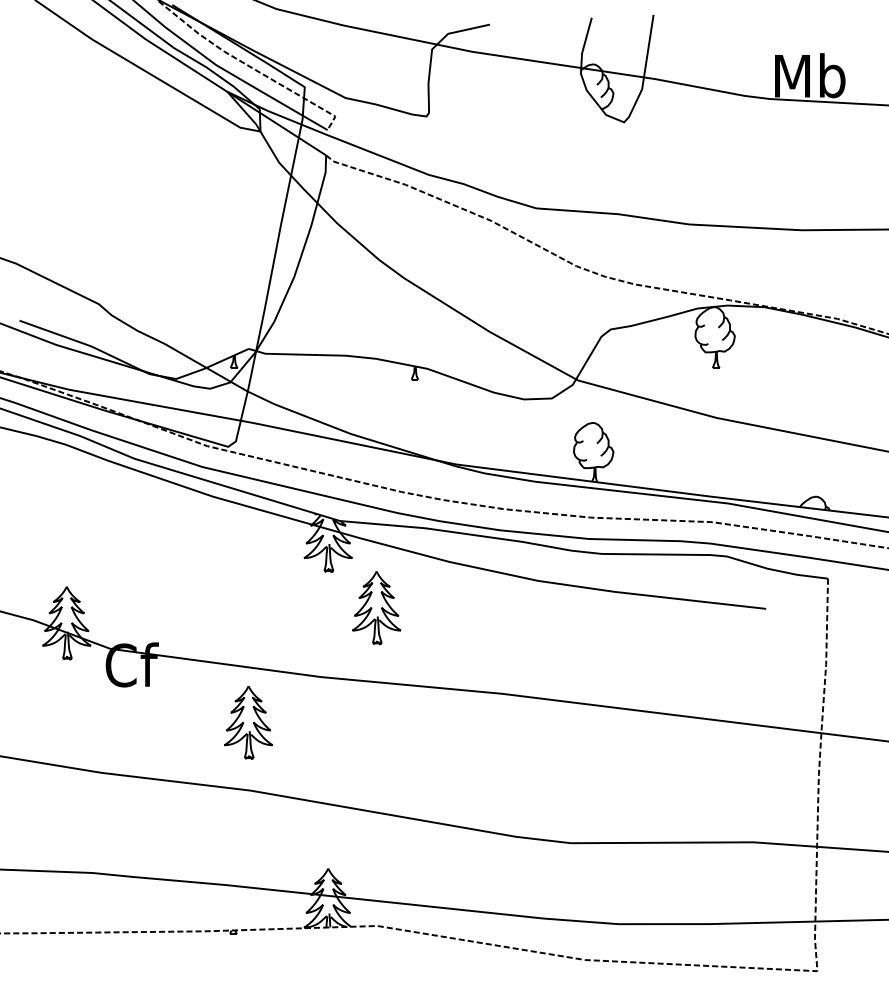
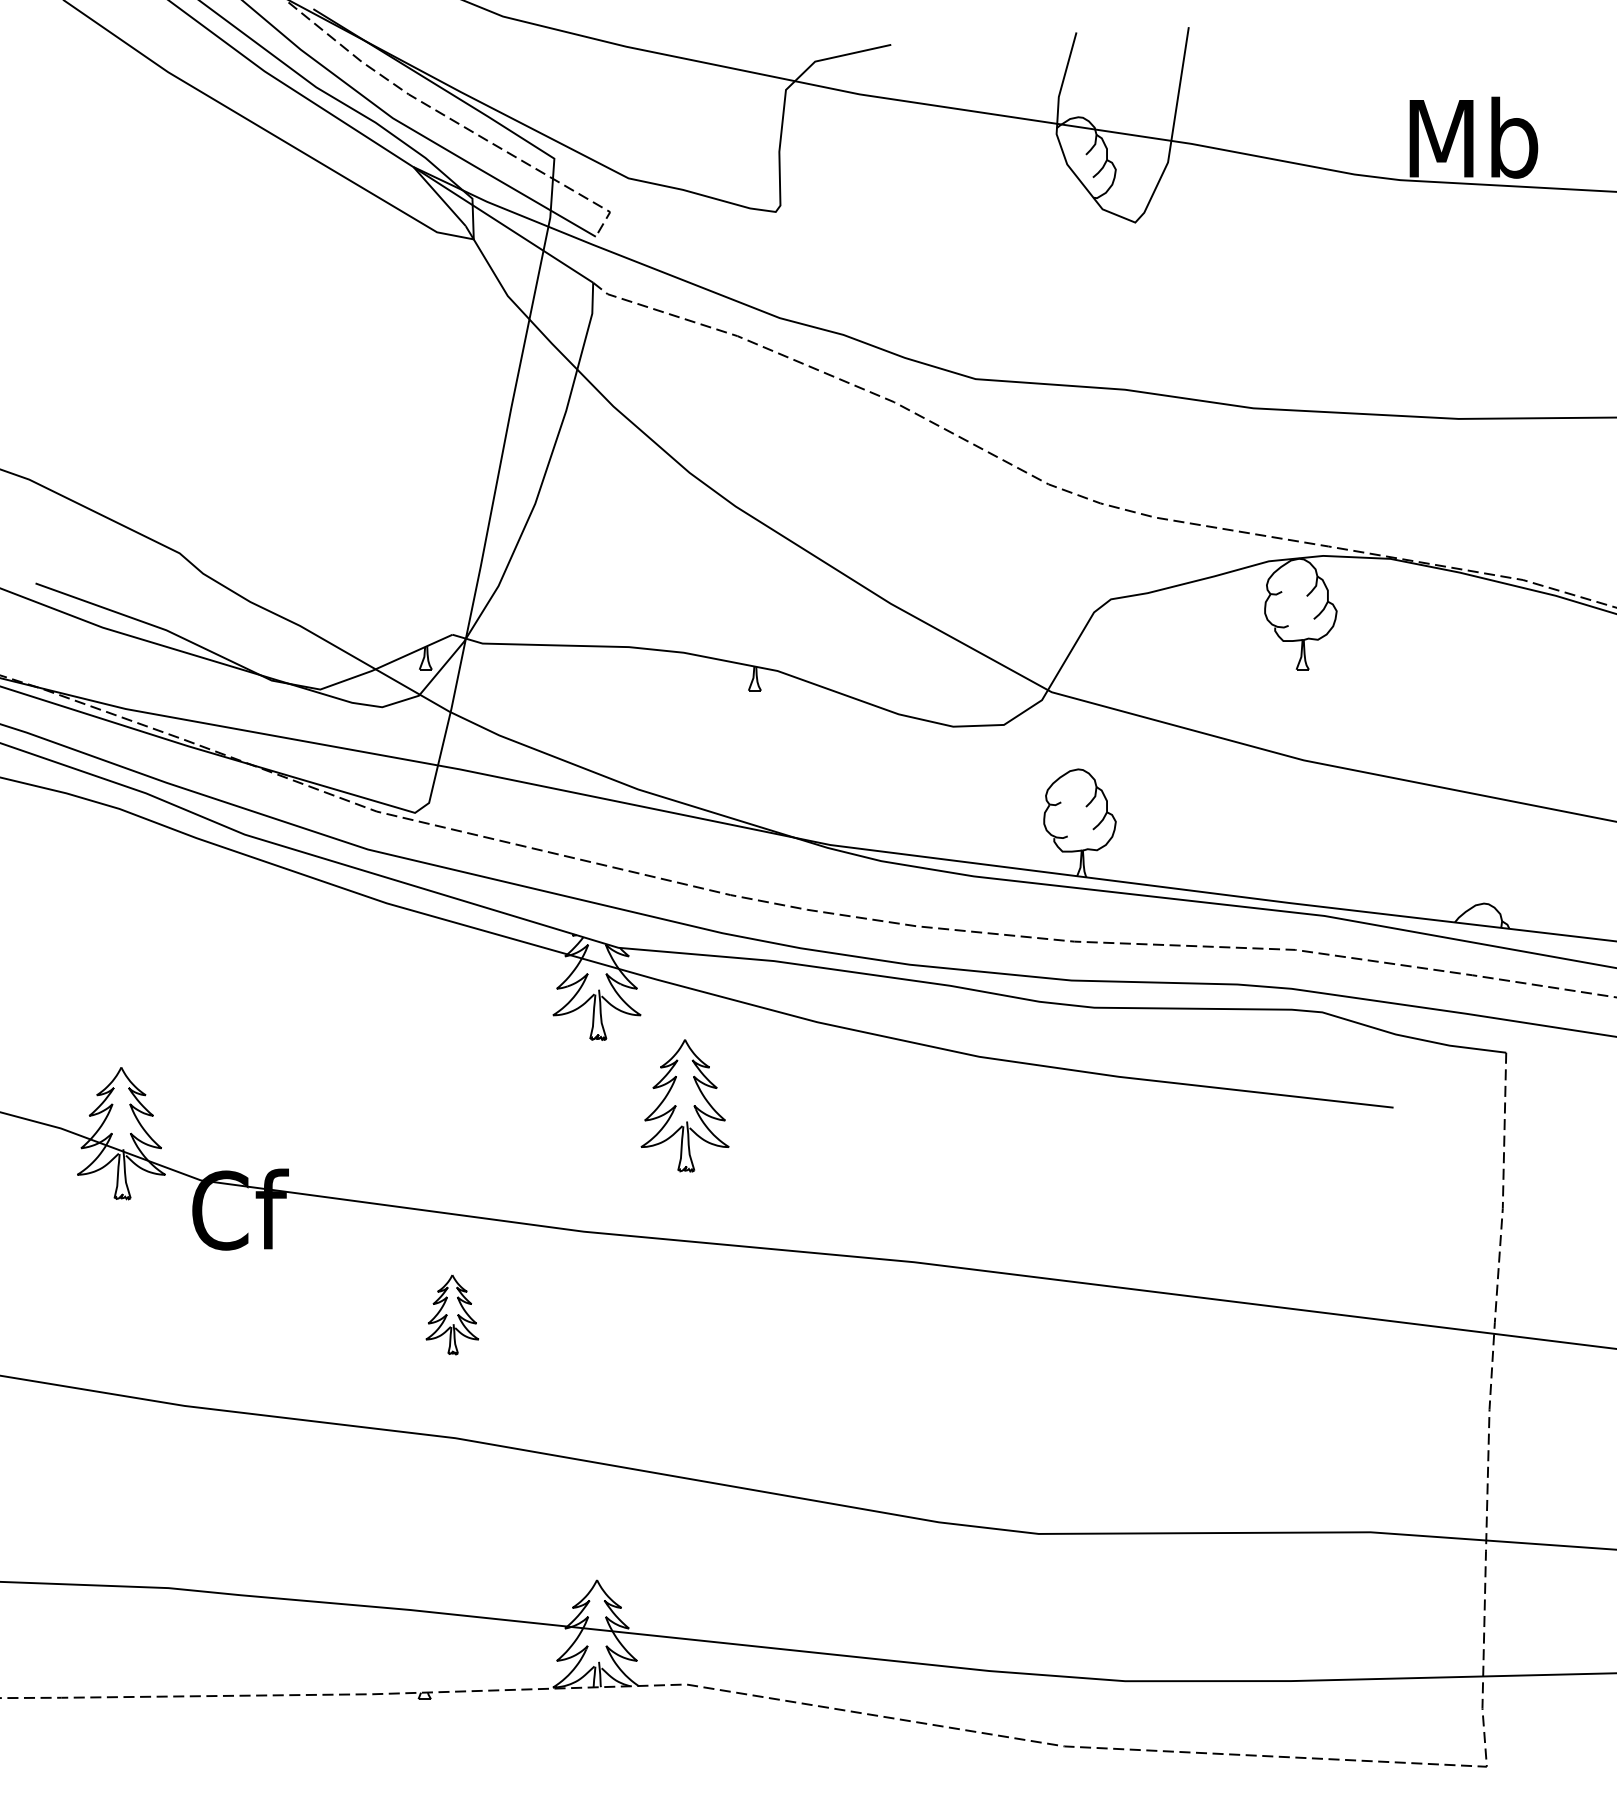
part: (248, 722) -> (451, 1314), size x0.6

